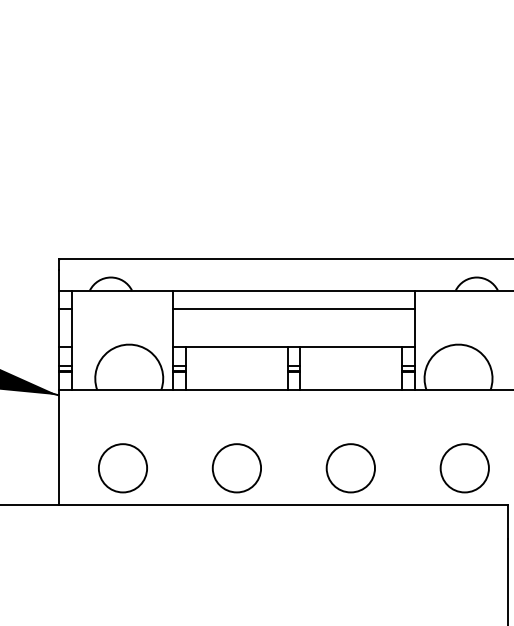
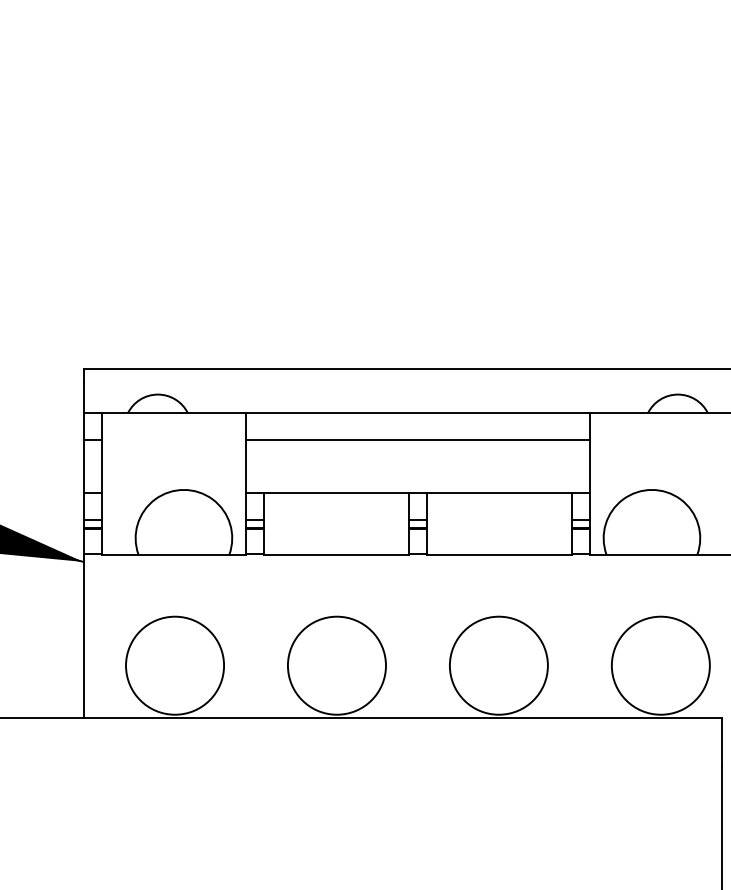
circle: (122, 467) -> (174, 664), size x1.43
circle: (236, 467) -> (336, 664), size x1.43
circle: (350, 467) -> (498, 664), size x1.43
circle: (464, 467) -> (660, 664), size x1.43

